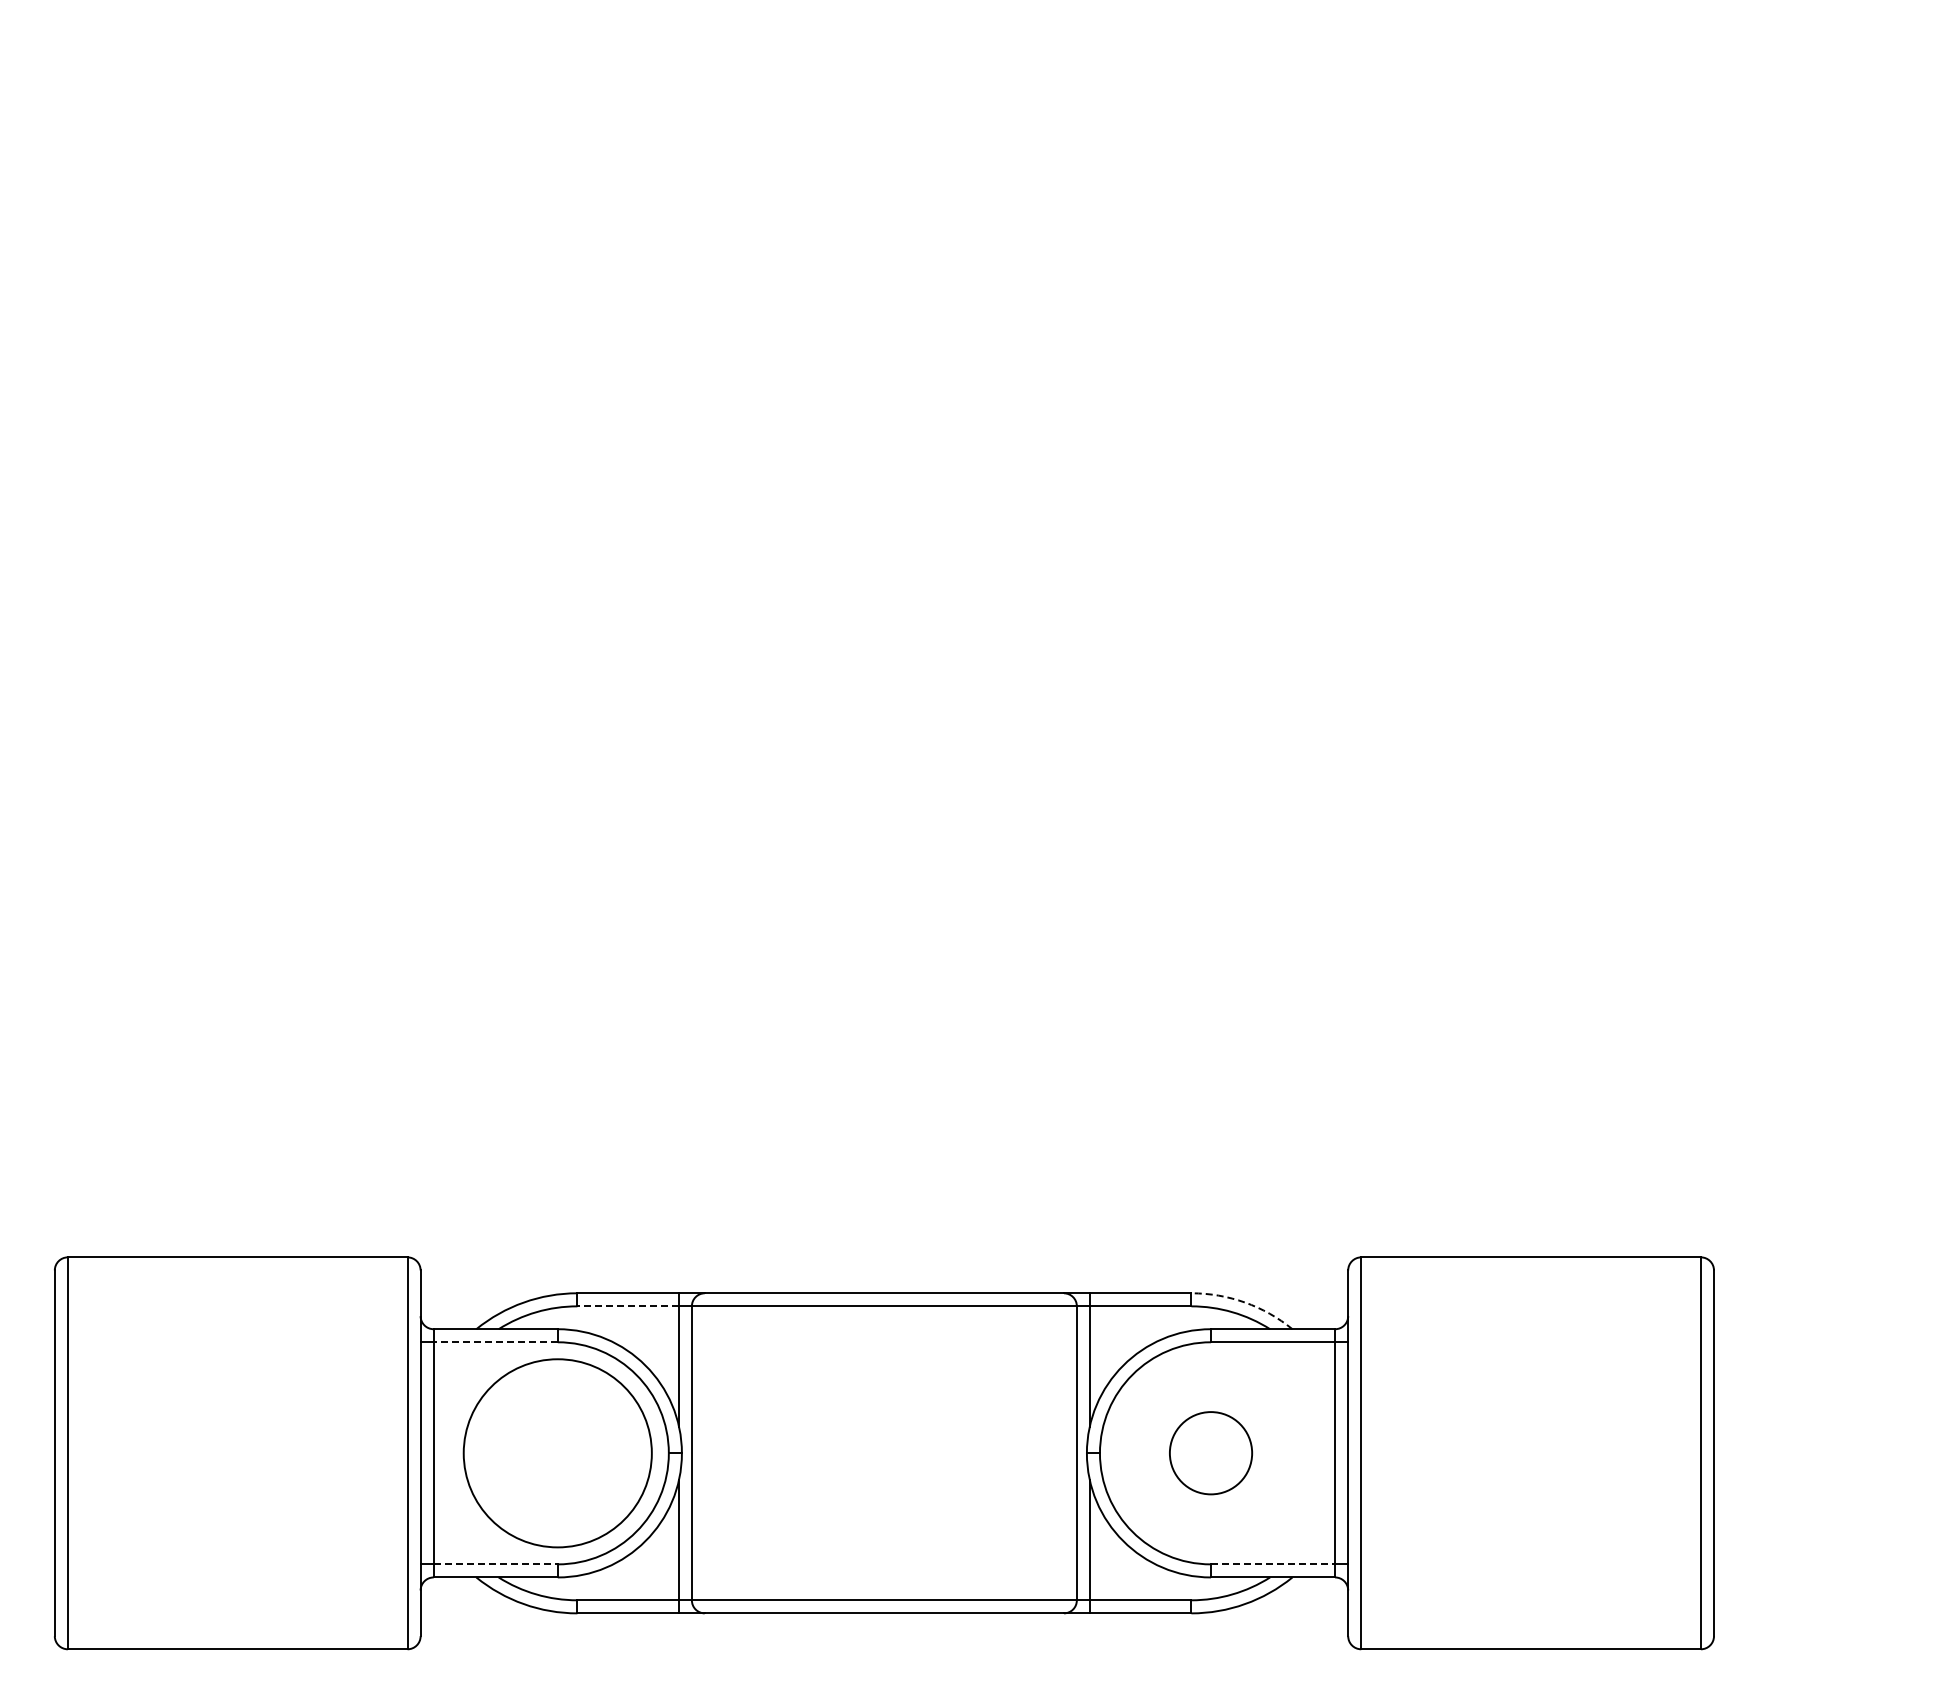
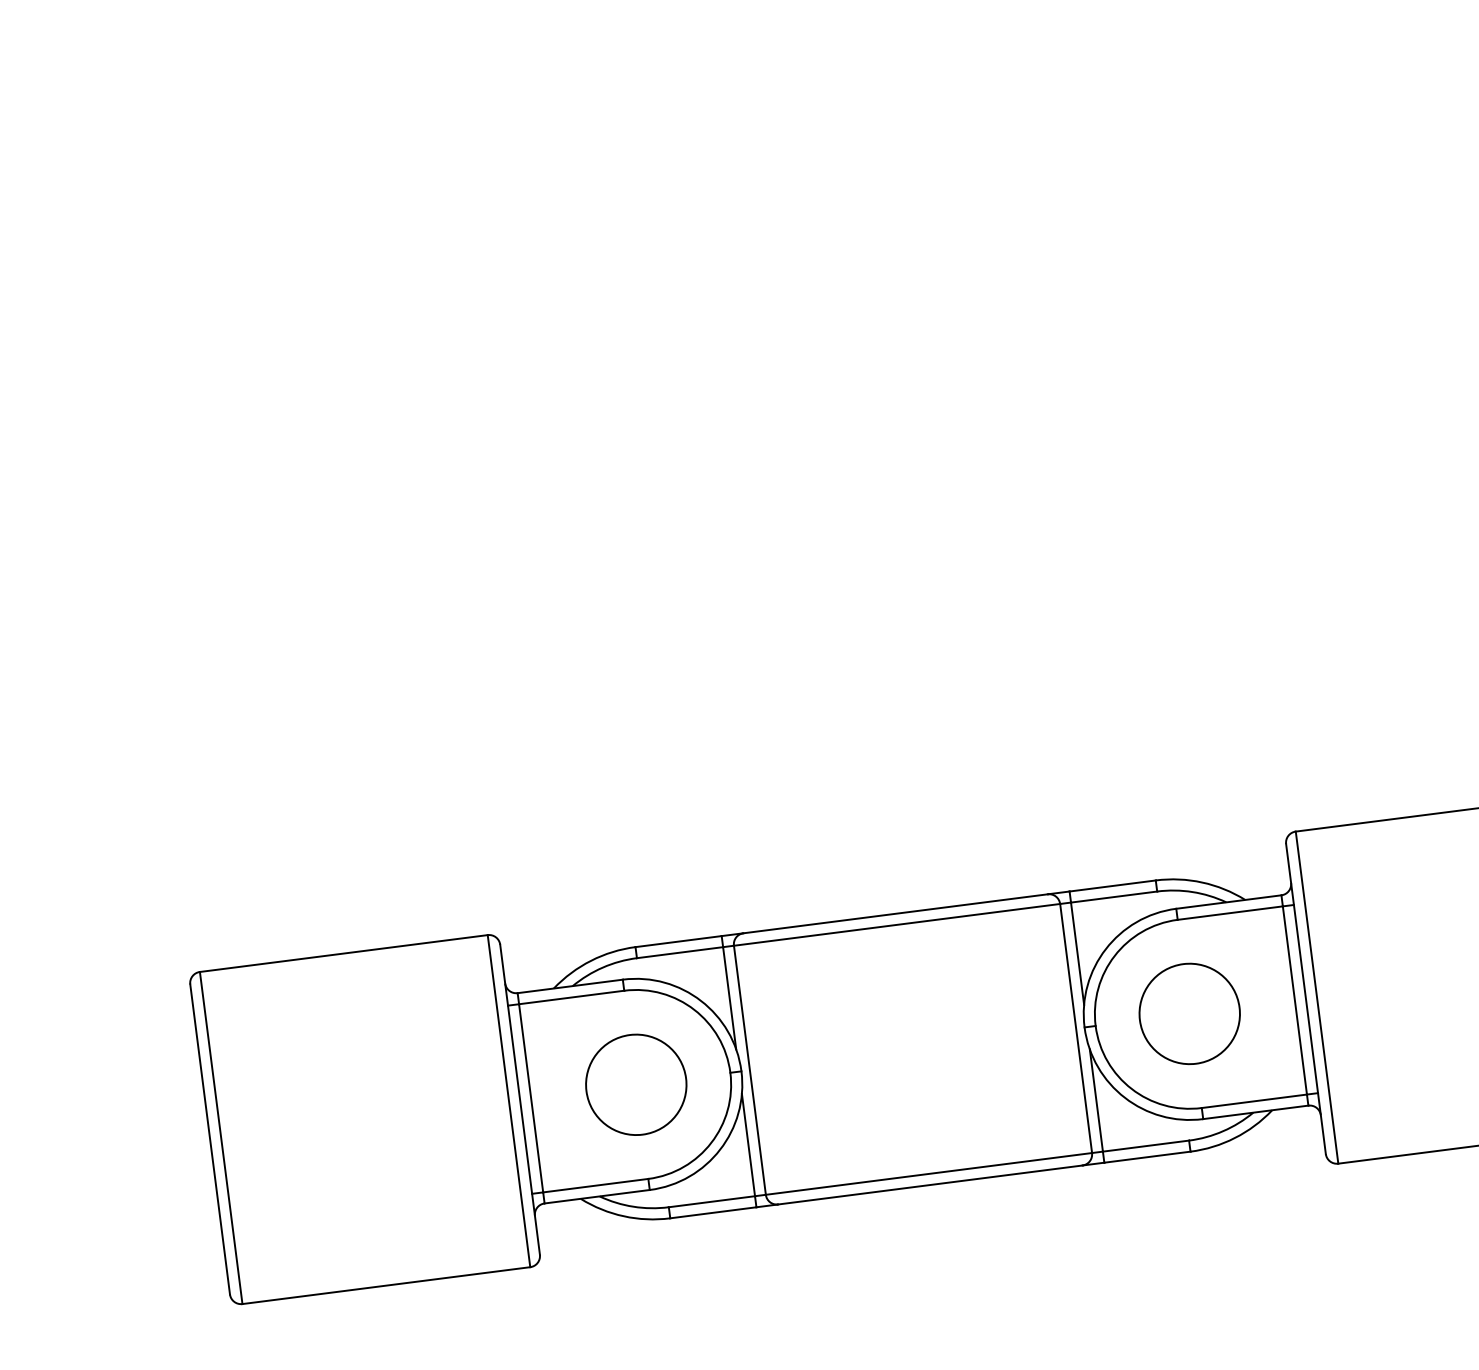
arc: (1245, 1302) -> (1202, 882), dashed -> solid
line: (628, 1306) -> (680, 952), dashed -> solid
line: (495, 1342) -> (571, 997), dashed -> solid
circle: (1210, 1452) -> (1189, 1013), size x1.43
circle: (557, 1453) -> (636, 1085), size x0.62
line: (496, 1564) -> (596, 1185), dashed -> solid
line: (1273, 1564) -> (1254, 1101), dashed -> solid

